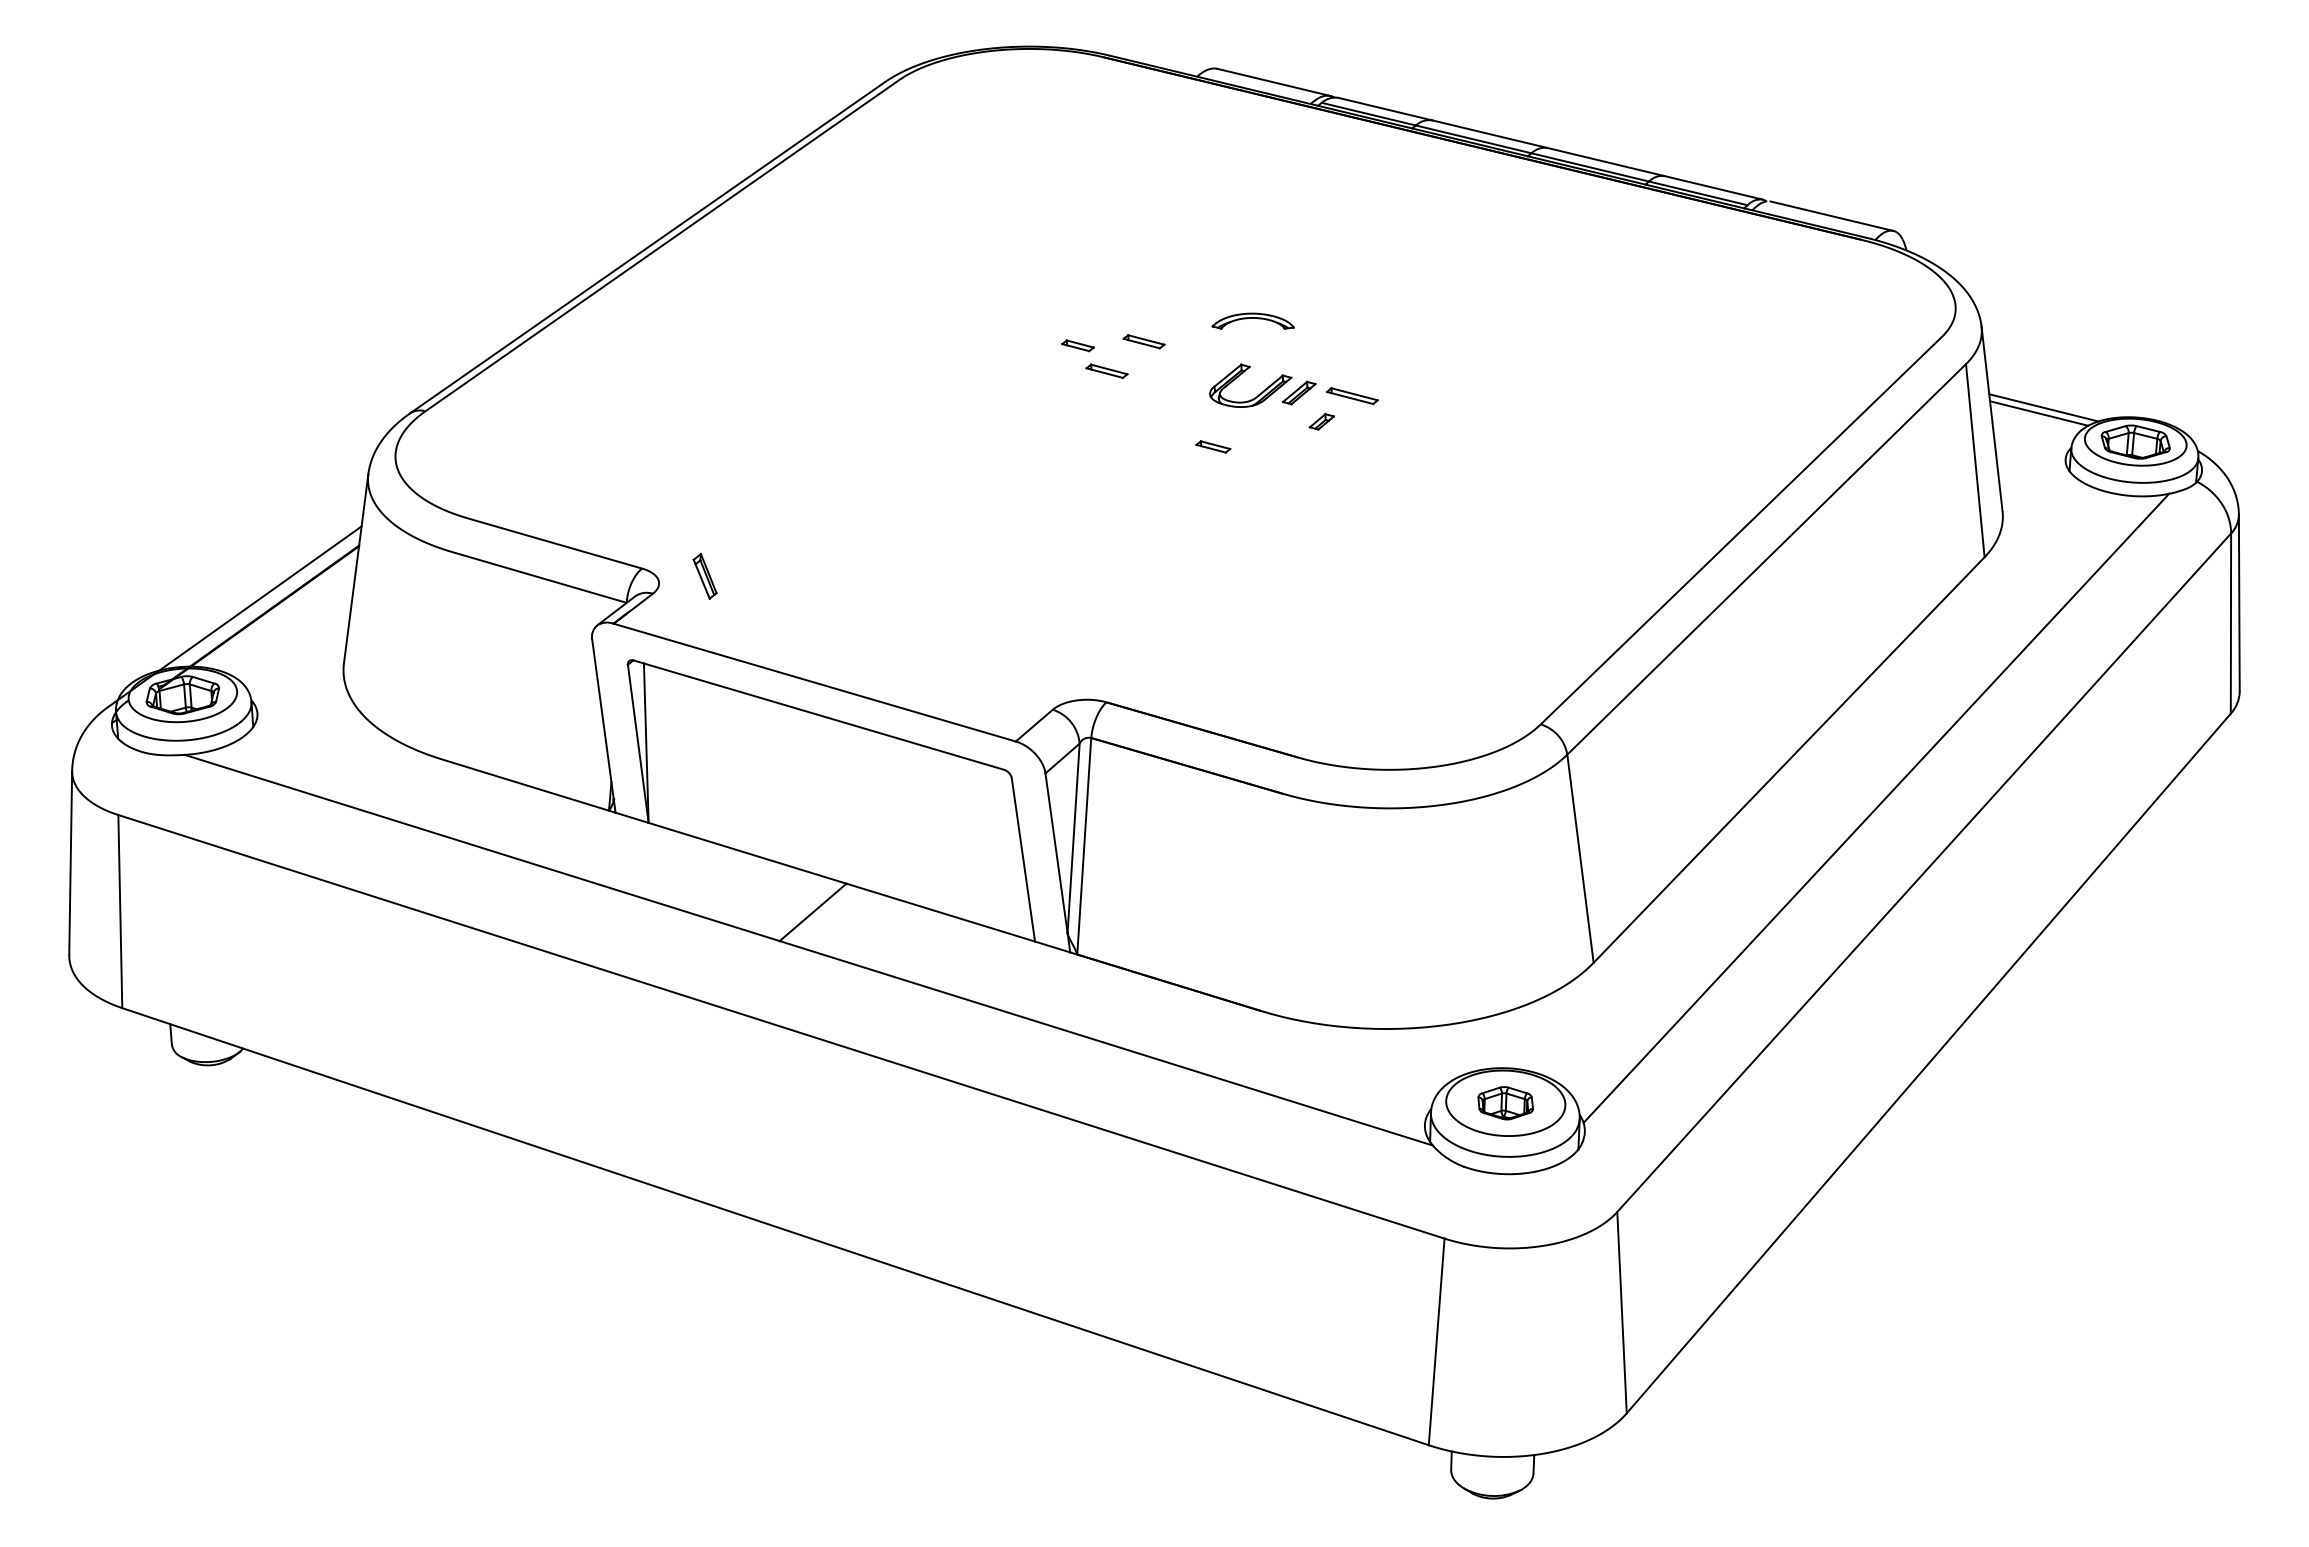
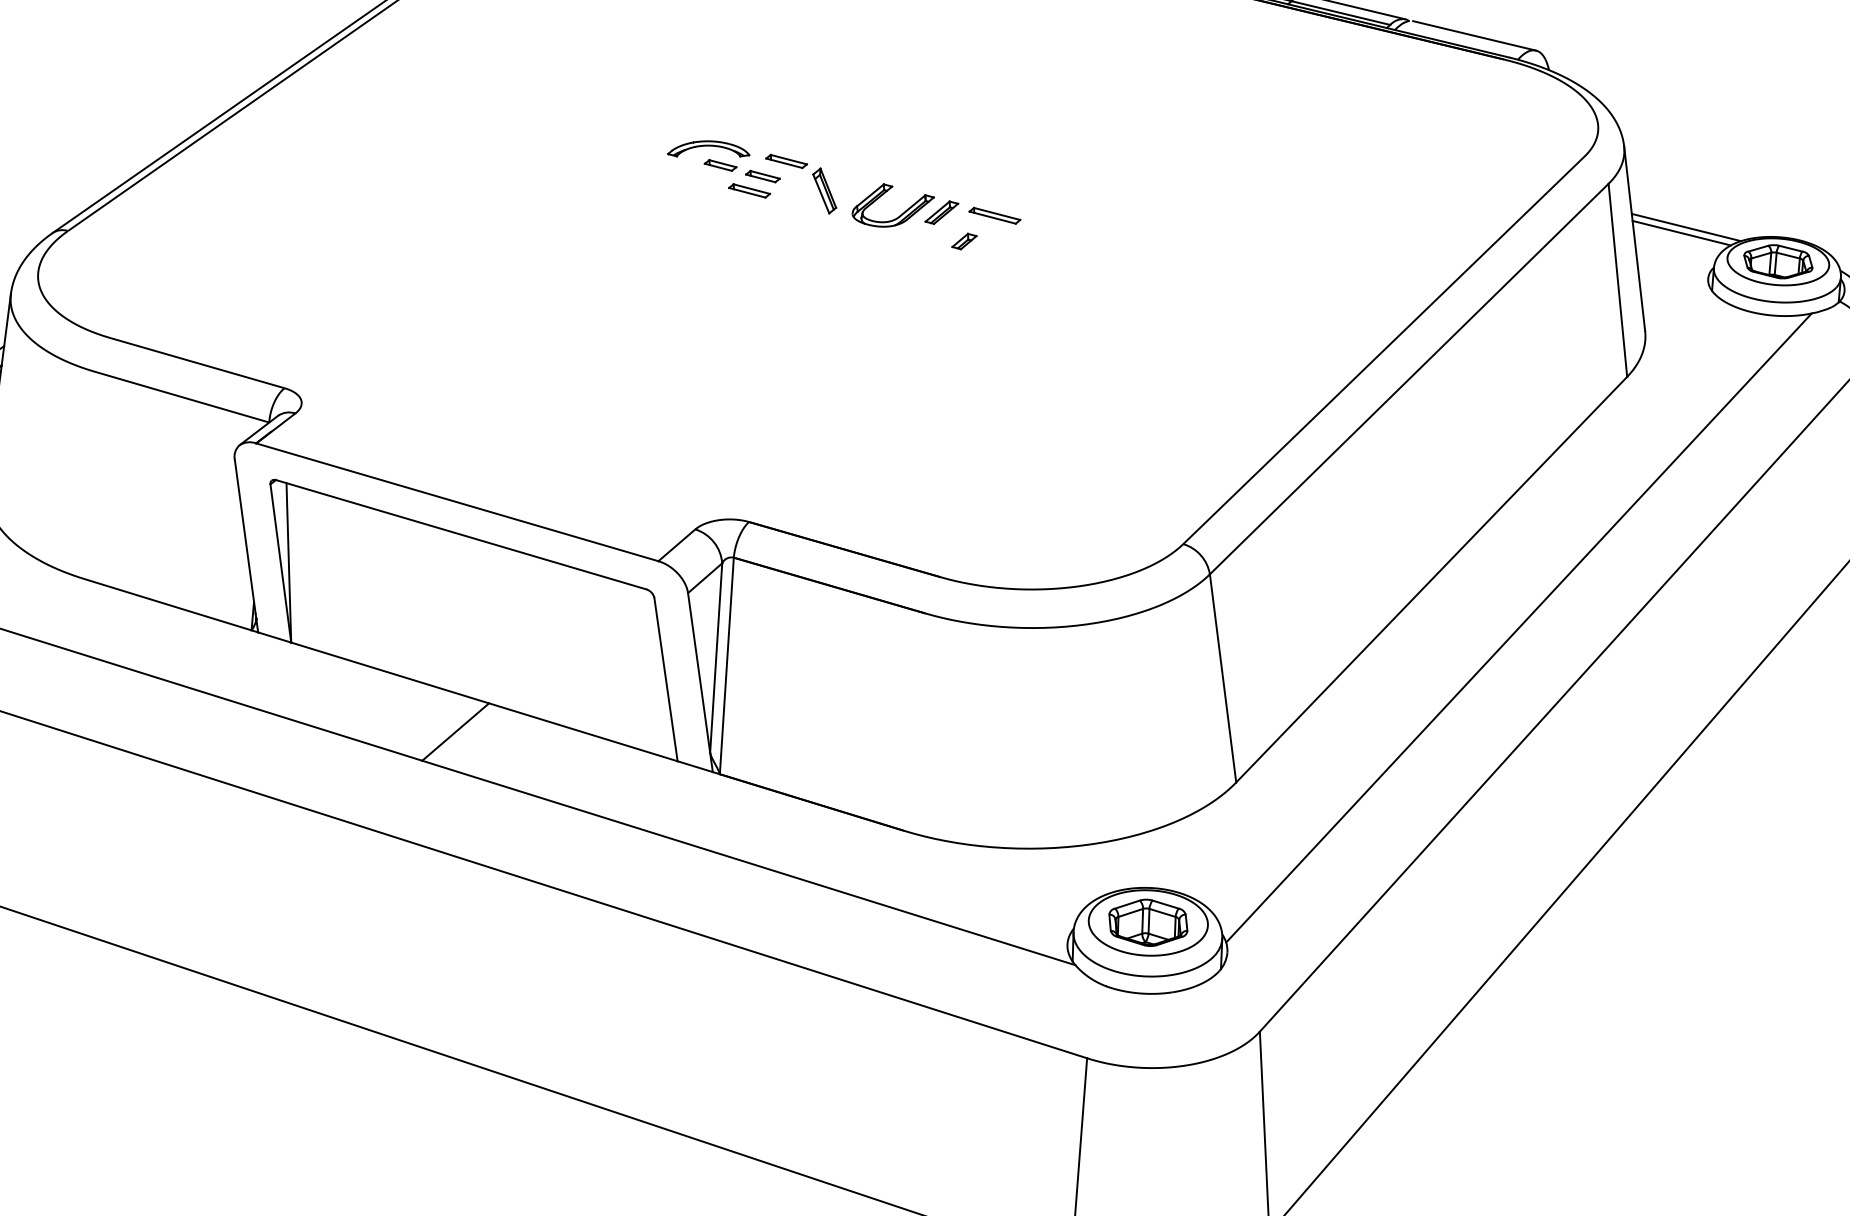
part: (1252, 320) -> (708, 148), moved
part: (1213, 446) -> (763, 176), moved
part: (704, 575) -> (824, 190), moved
part: (1505, 1103) -> (1148, 923), size x1.43

